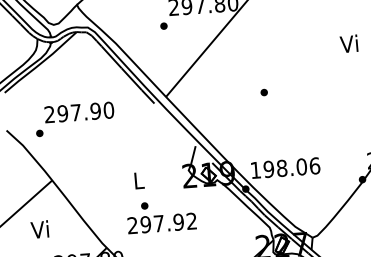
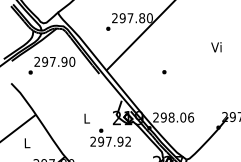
text: (74, 118) -> (51, 65), moved
text: (254, 170) -> (155, 117), 198.06 -> 298.06
text: (161, 216) -> (110, 137), moved
text: (39, 228) -> (26, 142), Vi -> L

